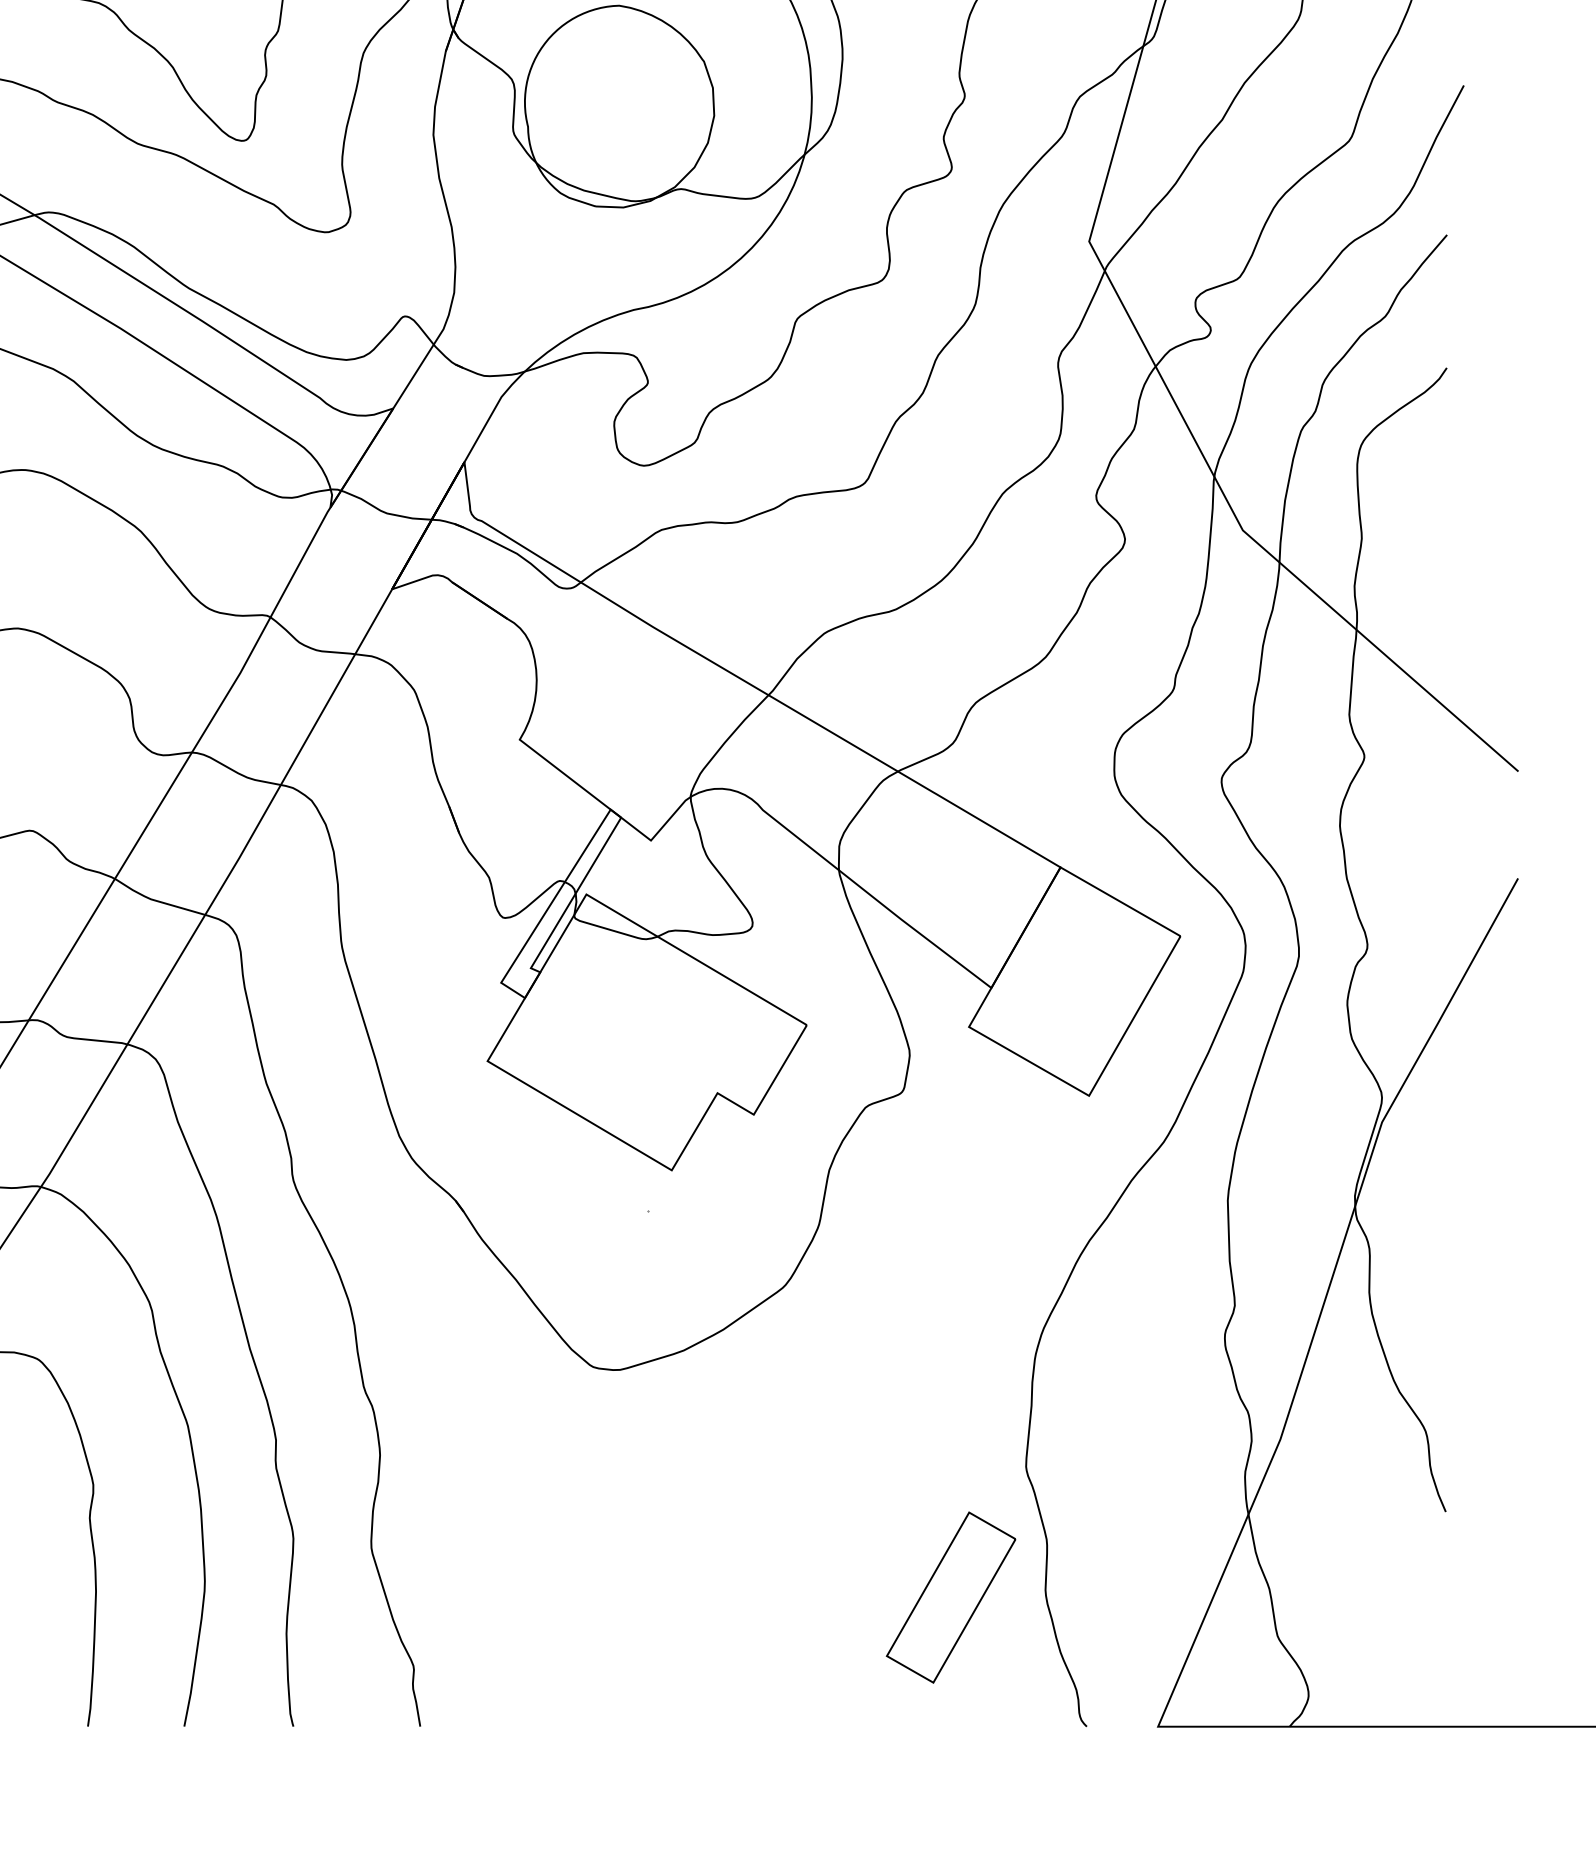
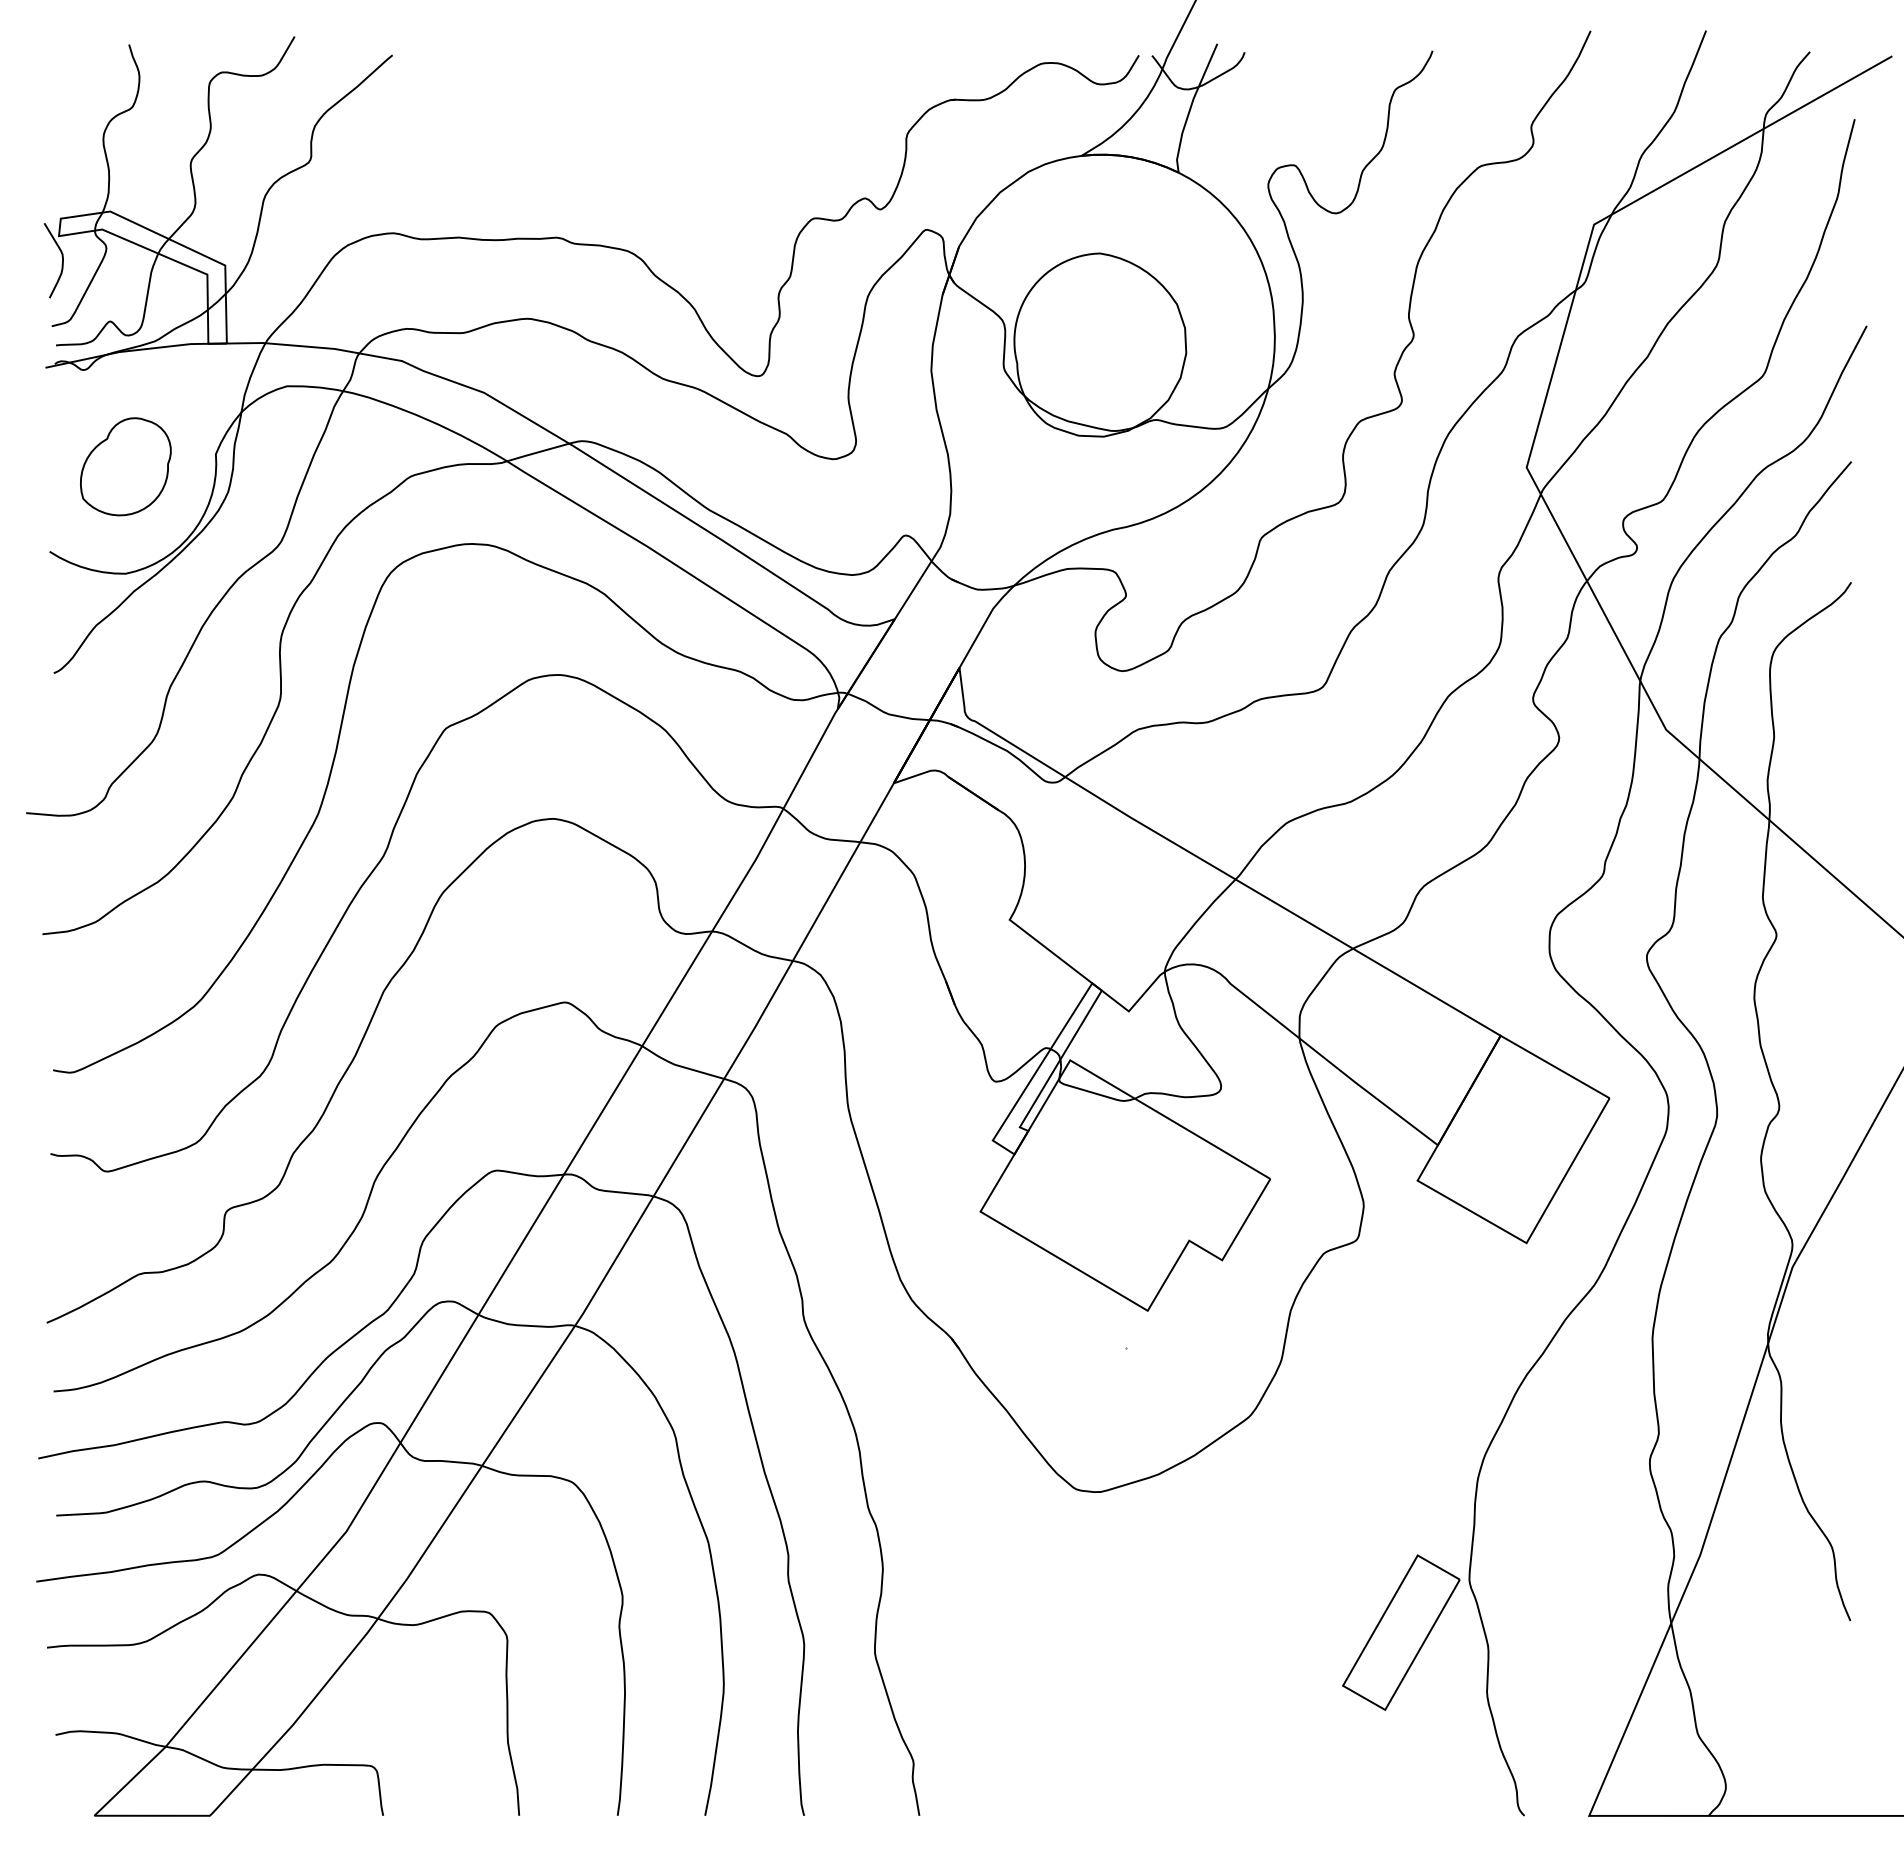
part: (951, 1597) -> (1401, 1632), moved

